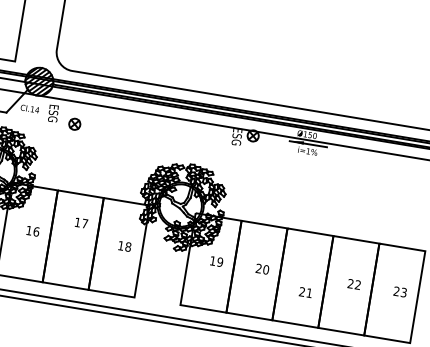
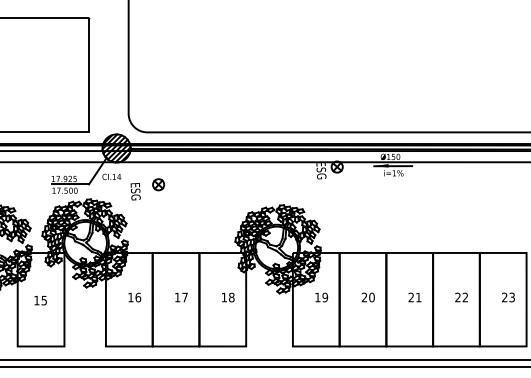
text: (53, 113) -> (135, 191), moved
text: (81, 223) -> (181, 297), moved
text: (305, 292) -> (414, 297), moved

